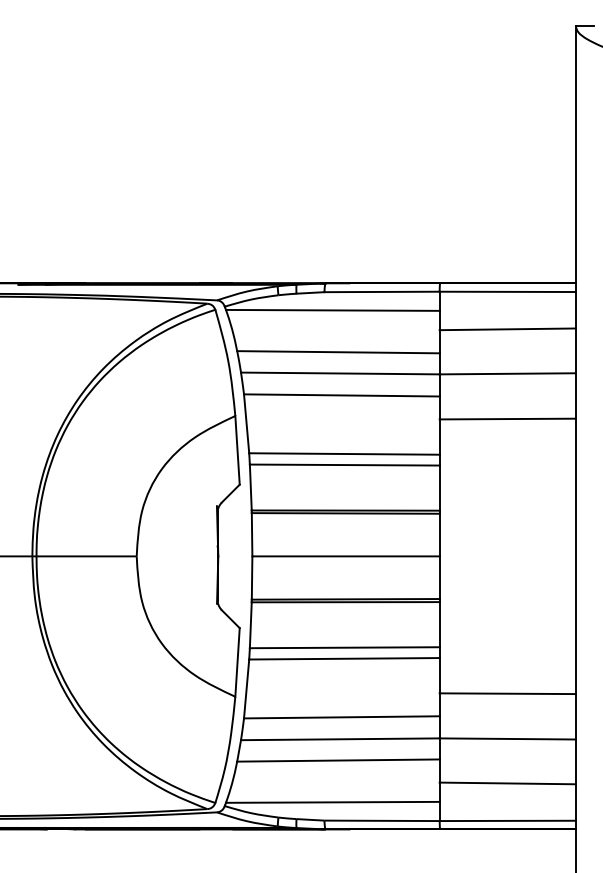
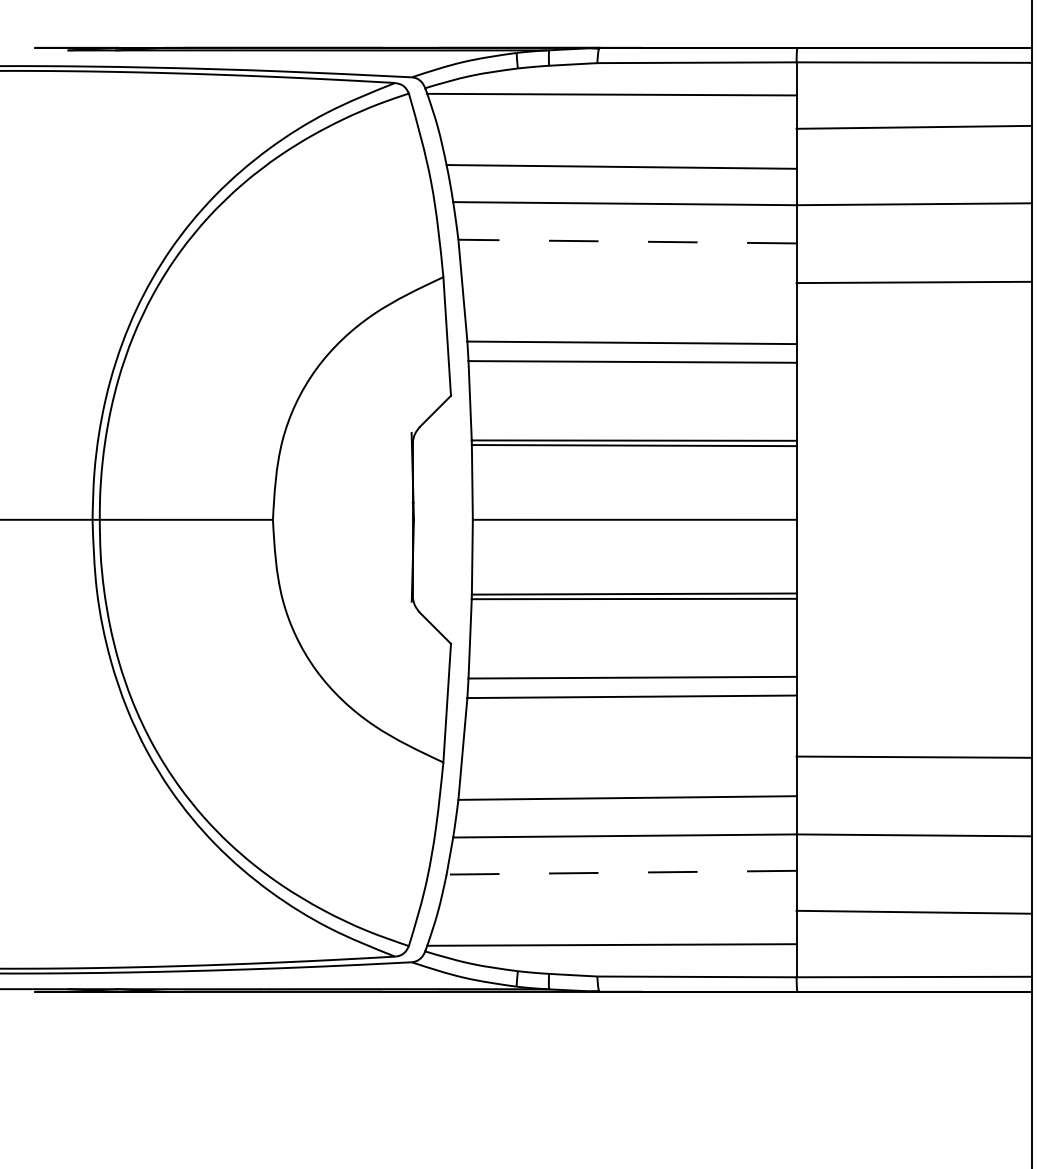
line: (341, 395) -> (626, 241), solid -> dashed
line: (337, 760) -> (619, 872), solid -> dashed

